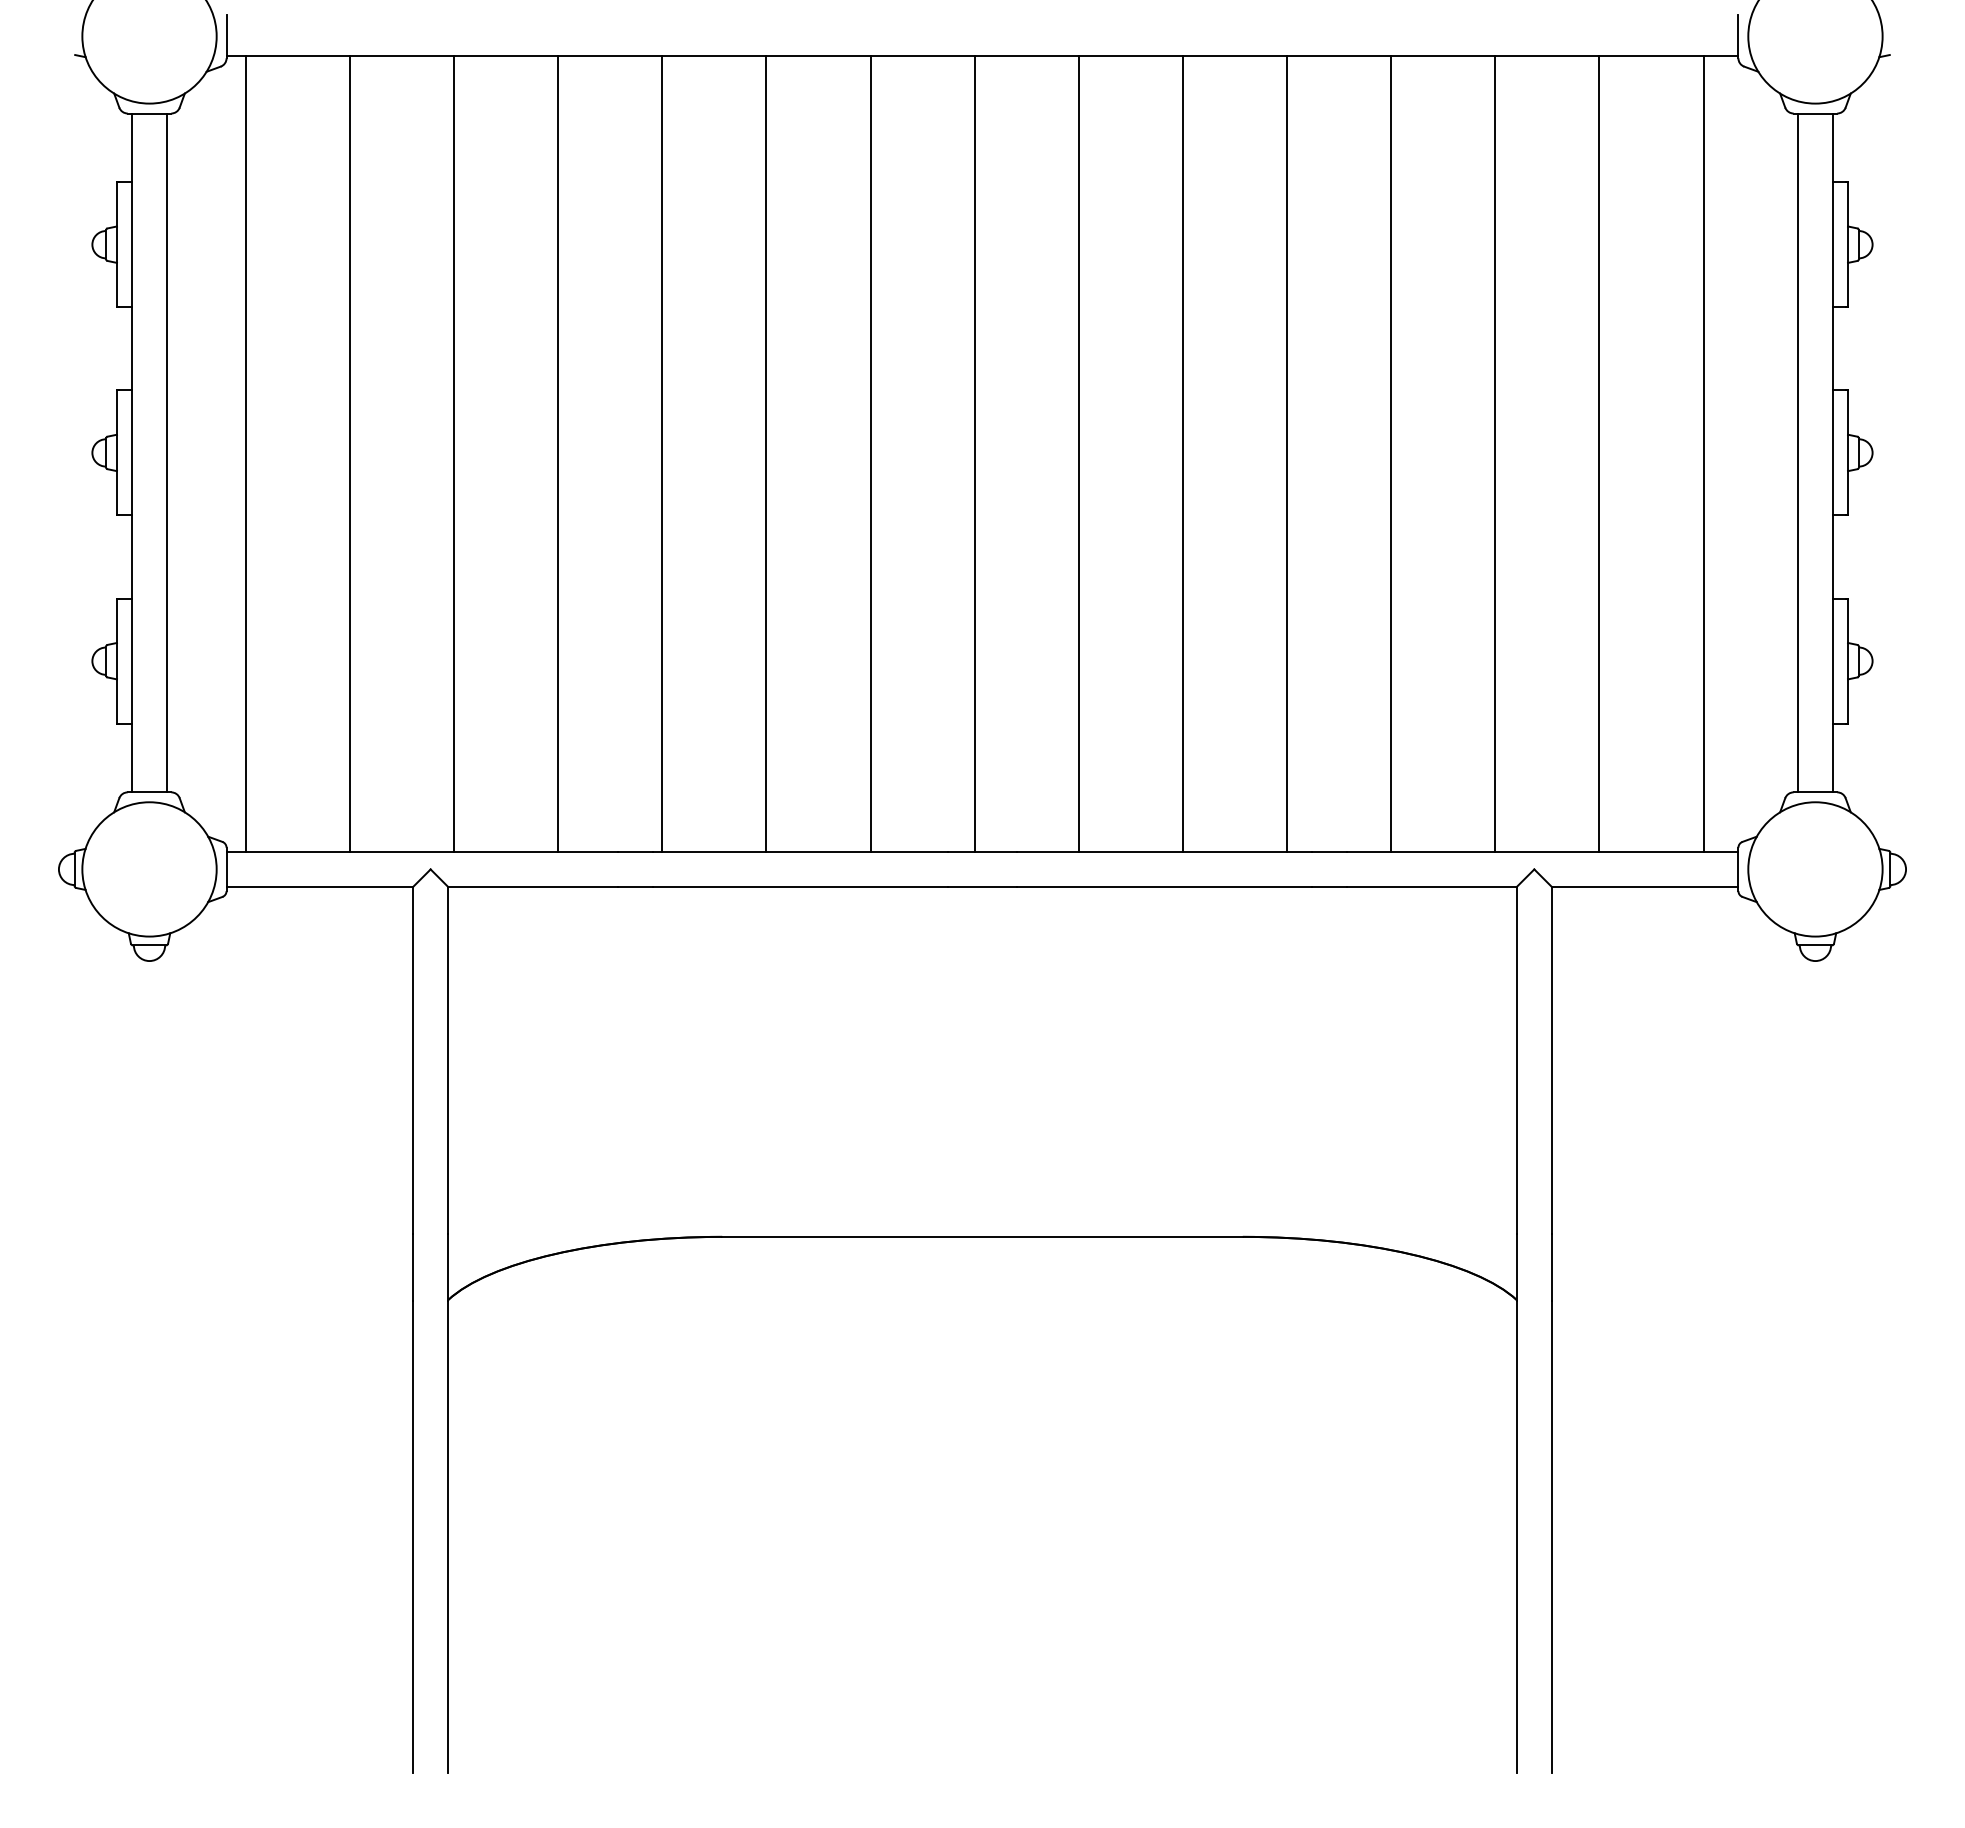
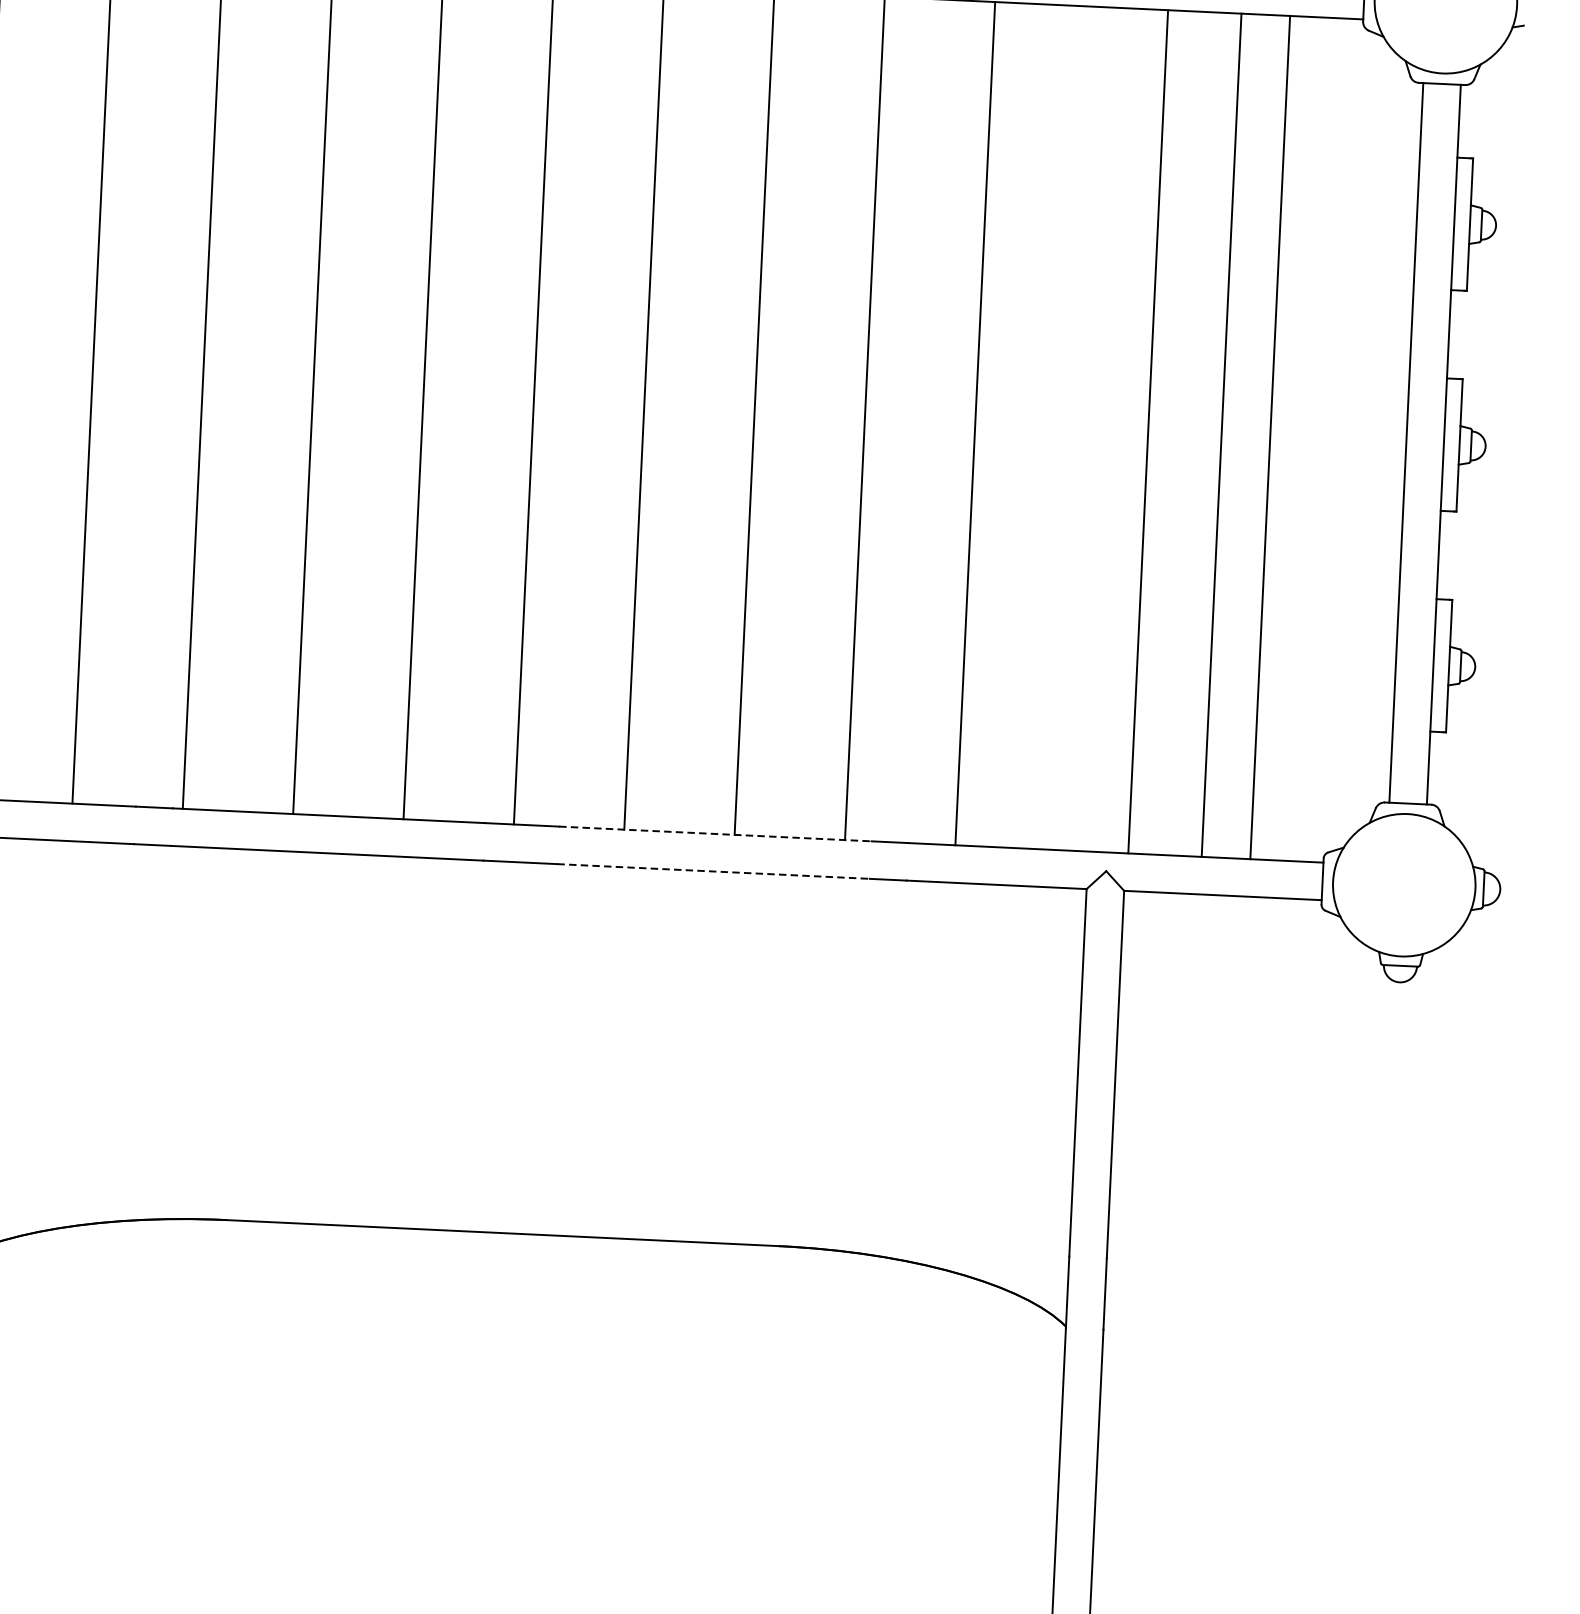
line: (1495, 453) -> (1148, 431), moved
line: (1599, 453) -> (1270, 437), moved
line: (1703, 453) -> (1221, 434), moved
line: (1165, 851) -> (716, 833), solid -> dashed
line: (1165, 887) -> (714, 871), solid -> dashed

